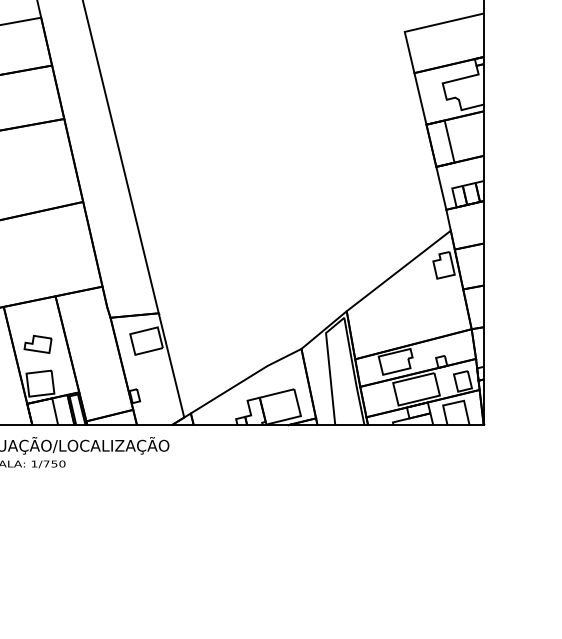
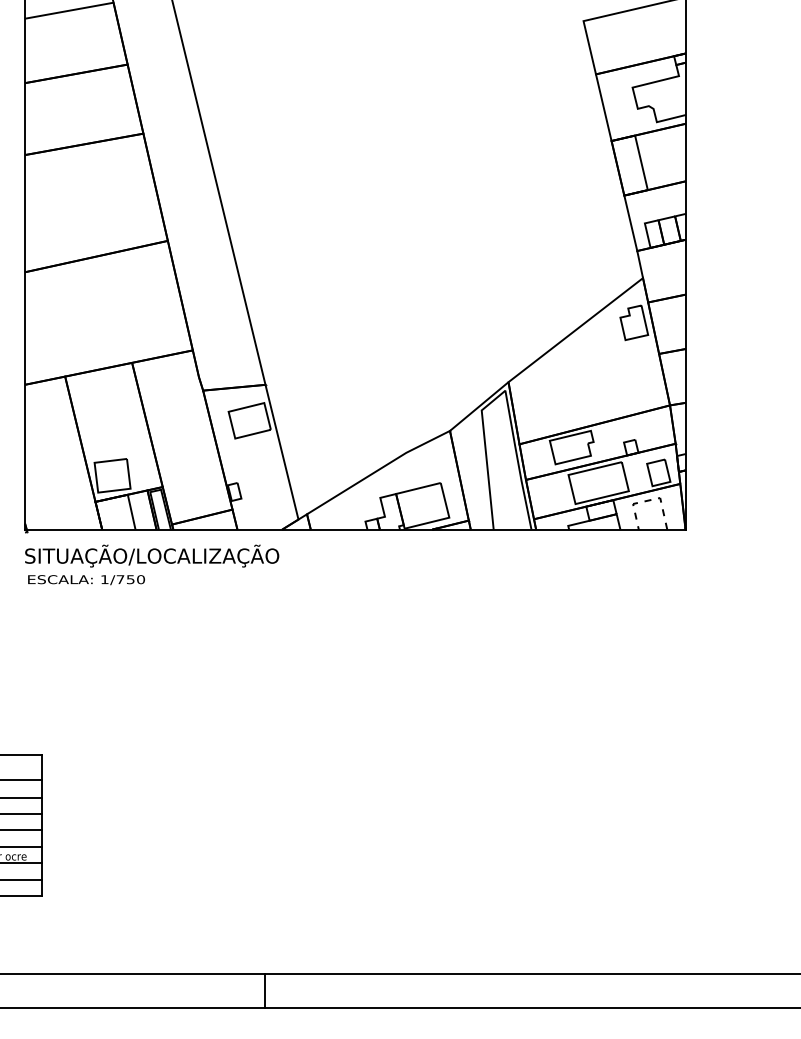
part: (38, 344) -> (109, 425), removed
line: (455, 402) -> (649, 500), solid -> dashed

